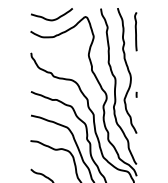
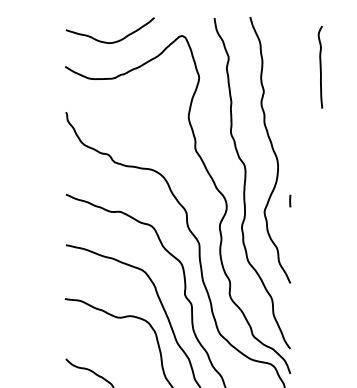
curve: (135, 31) -> (319, 66), moved

